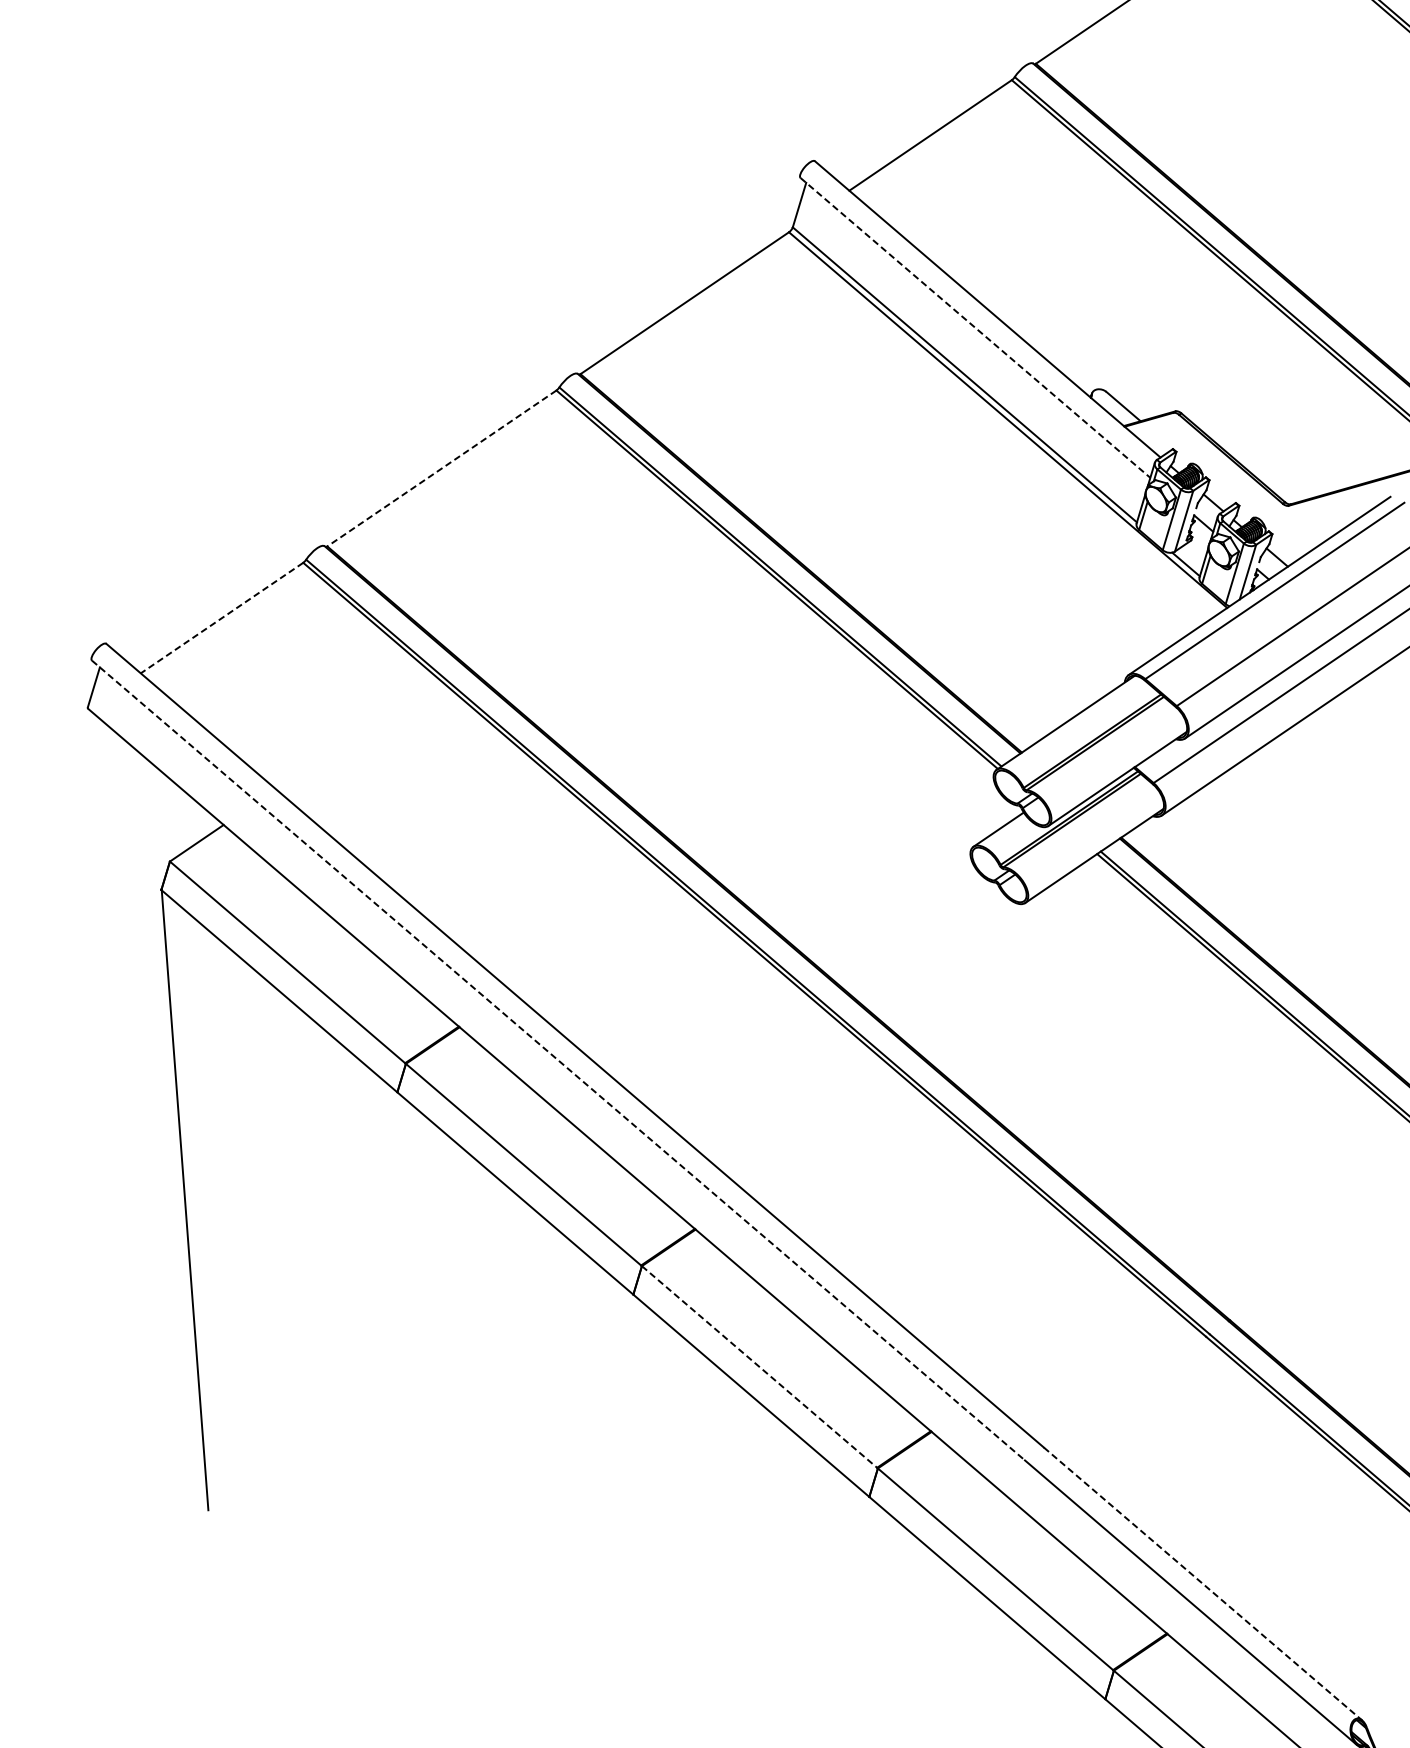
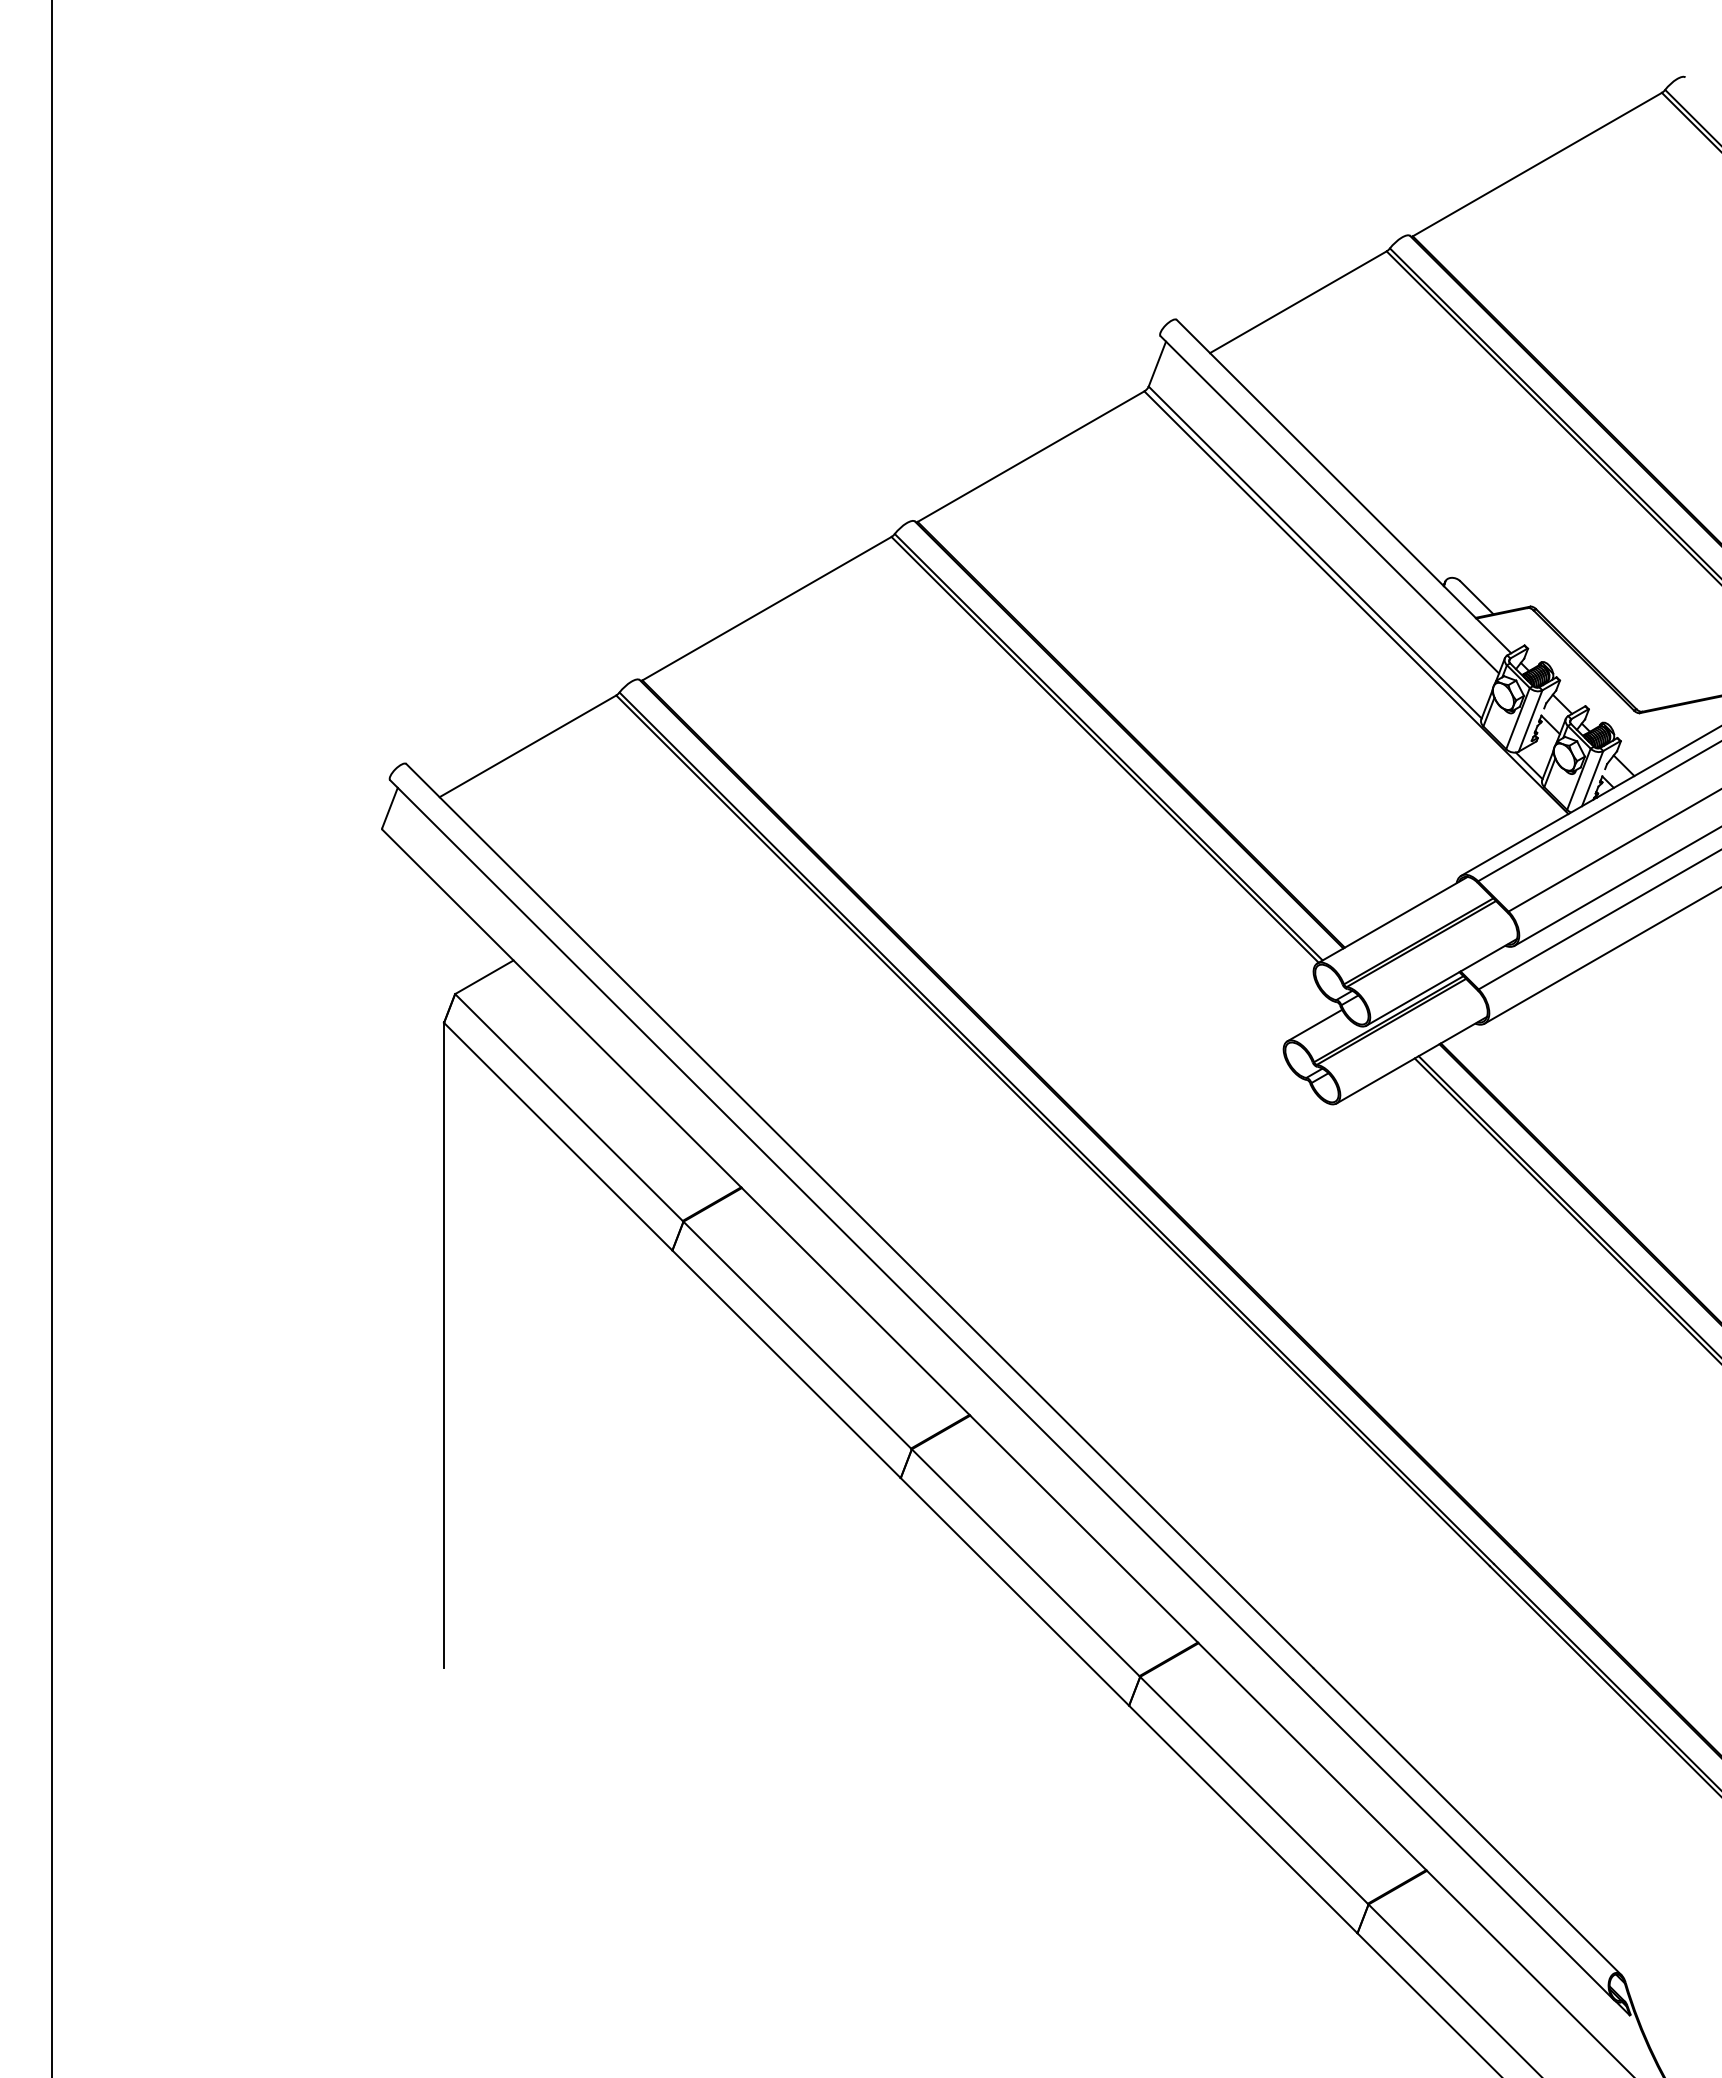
line: (975, 327) -> (1329, 504), dashed -> solid
line: (441, 468) -> (766, 608), dashed -> solid
line: (221, 618) -> (527, 746), dashed -> solid
line: (558, 1060) -> (841, 1230), dashed -> solid
line: (759, 1366) -> (1025, 1562), dashed -> solid
line: (1203, 1584) -> (1467, 1822), dashed -> solid

